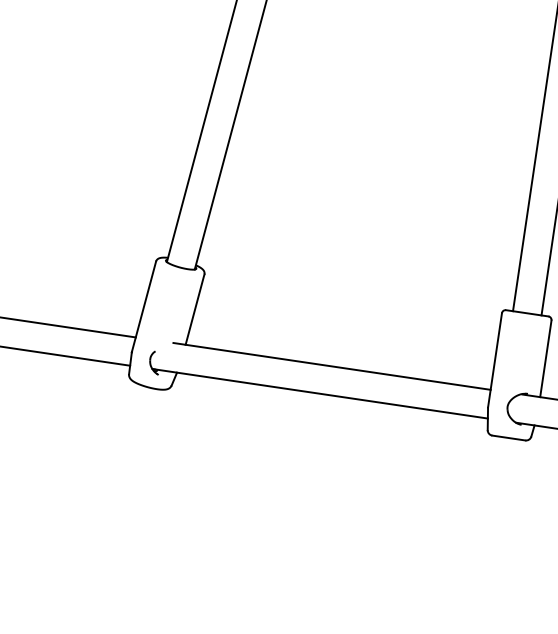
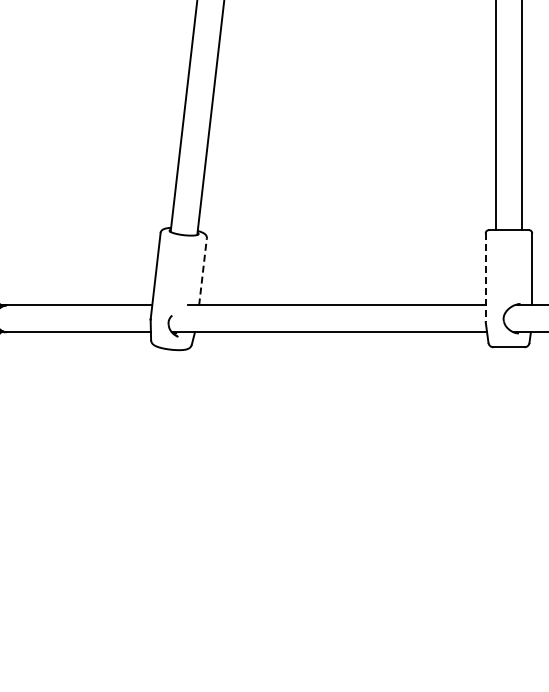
line: (194, 309) -> (202, 271), solid -> dashed
line: (494, 361) -> (485, 278), solid -> dashed

